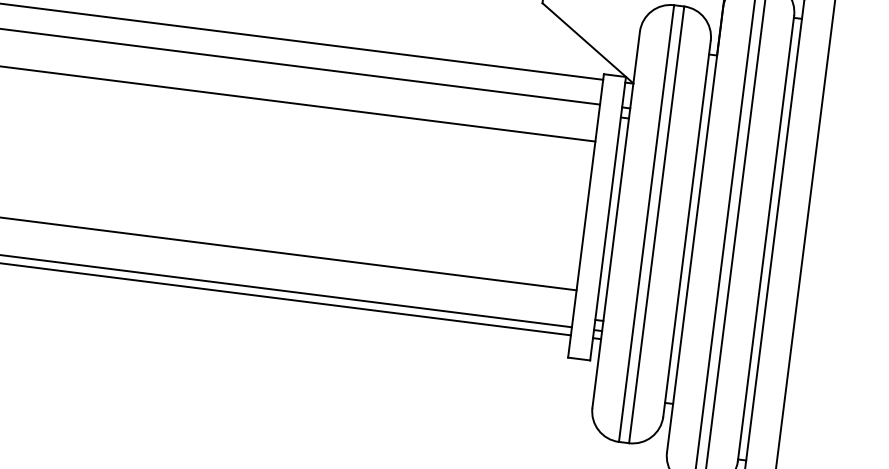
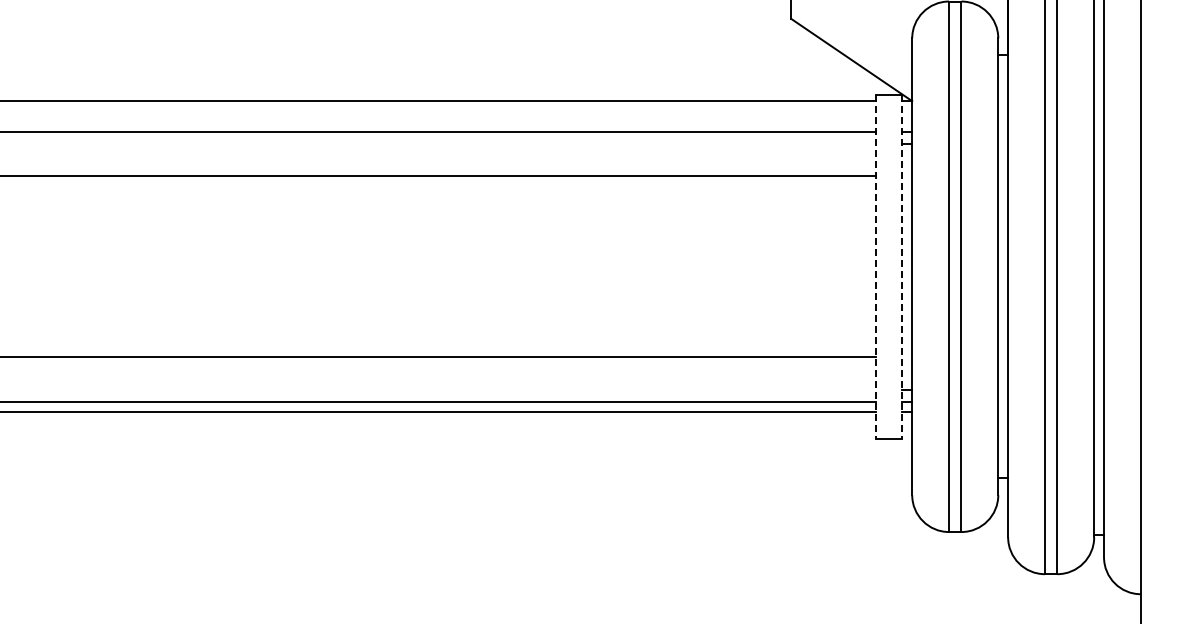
line: (585, 216) -> (875, 267), solid -> dashed
line: (608, 219) -> (902, 267), solid -> dashed

